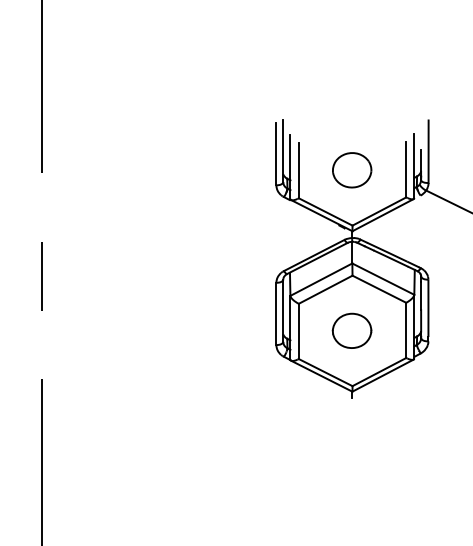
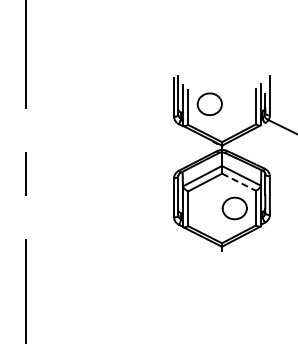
part: (351, 170) -> (209, 104), moved
line: (378, 289) -> (238, 182), solid -> dashed
part: (351, 330) -> (234, 208), moved

